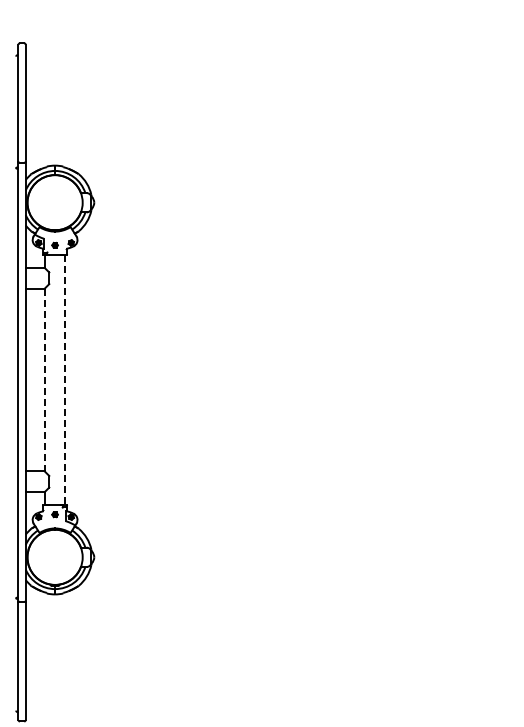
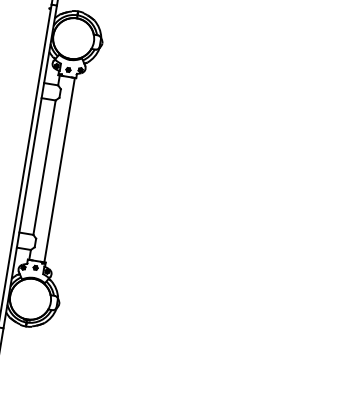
line: (44, 380) -> (44, 167), dashed -> solid
line: (65, 380) -> (59, 170), dashed -> solid

